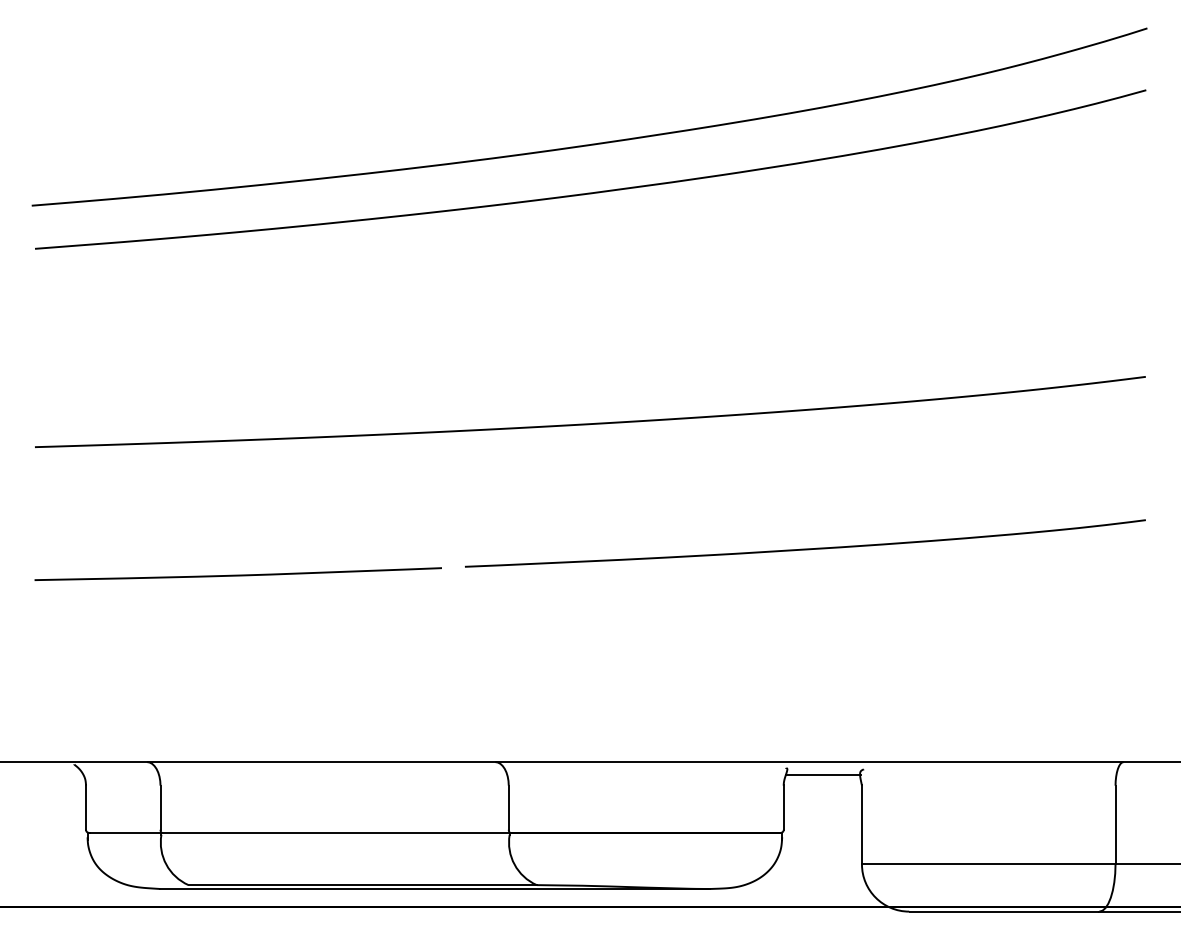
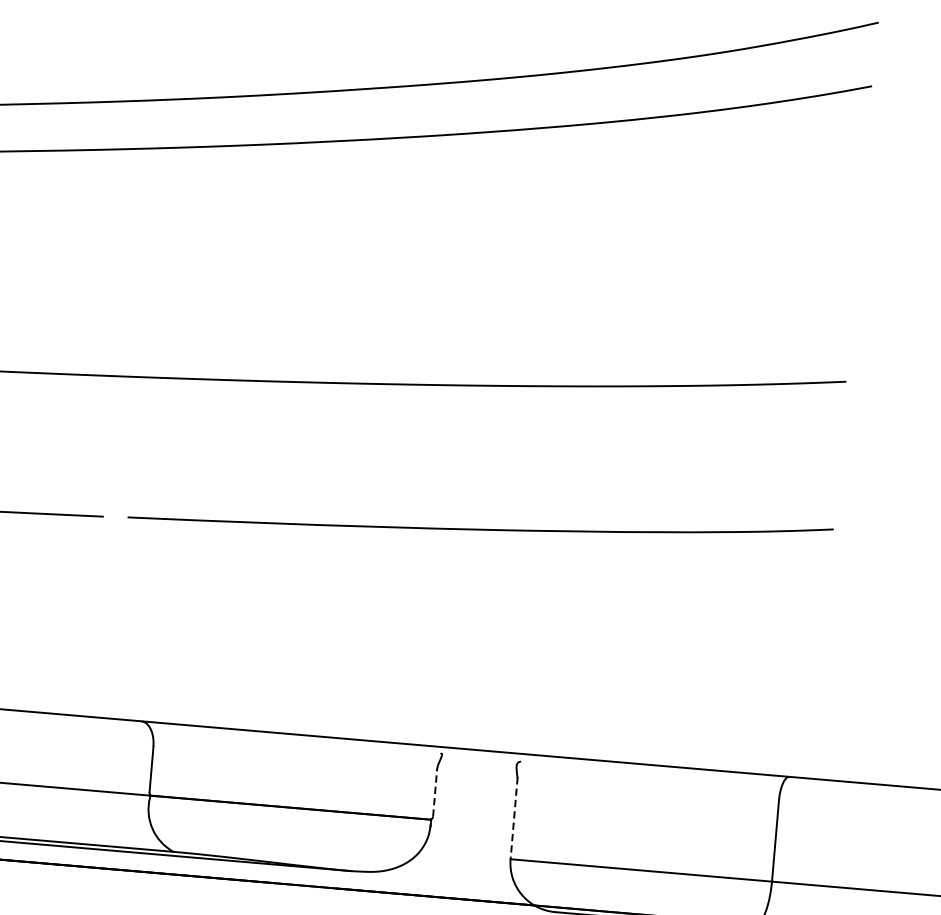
line: (822, 775) -> (477, 764), removed
line: (783, 806) -> (434, 792), solid -> dashed
line: (861, 824) -> (513, 818), solid -> dashed

